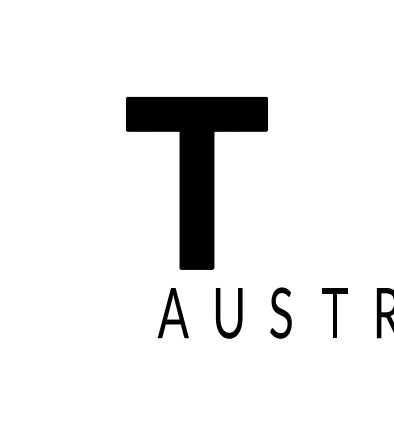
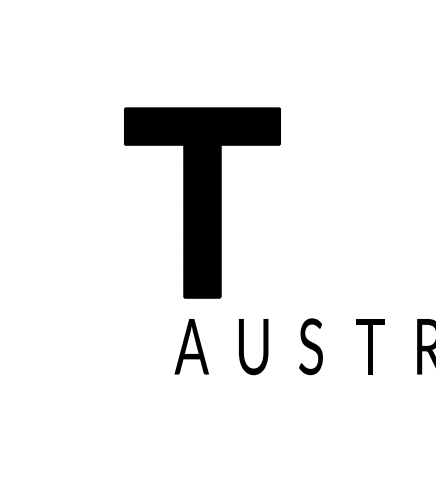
part: (196, 183) -> (201, 203), moved

